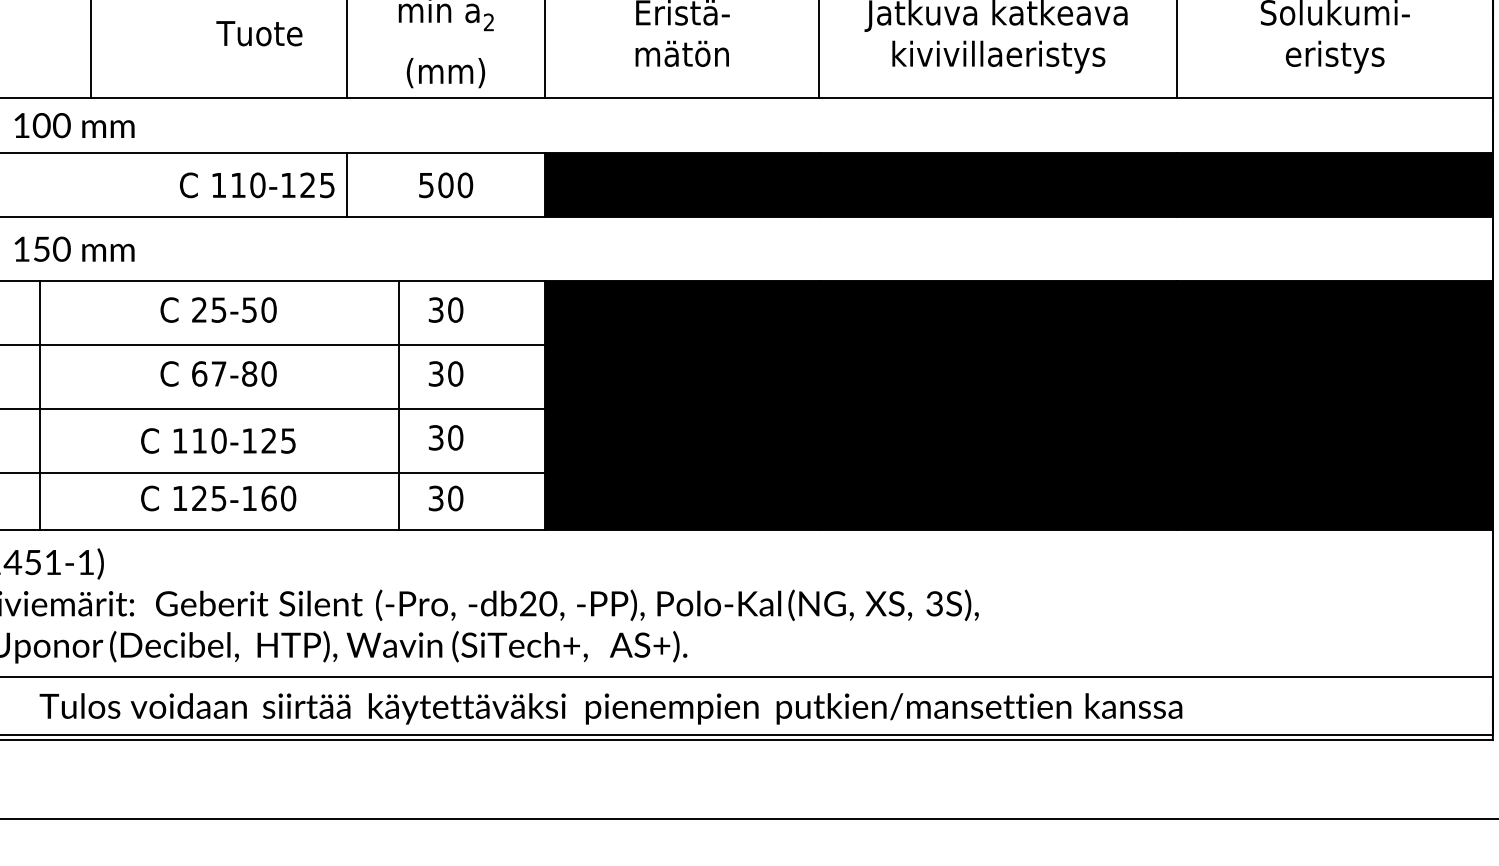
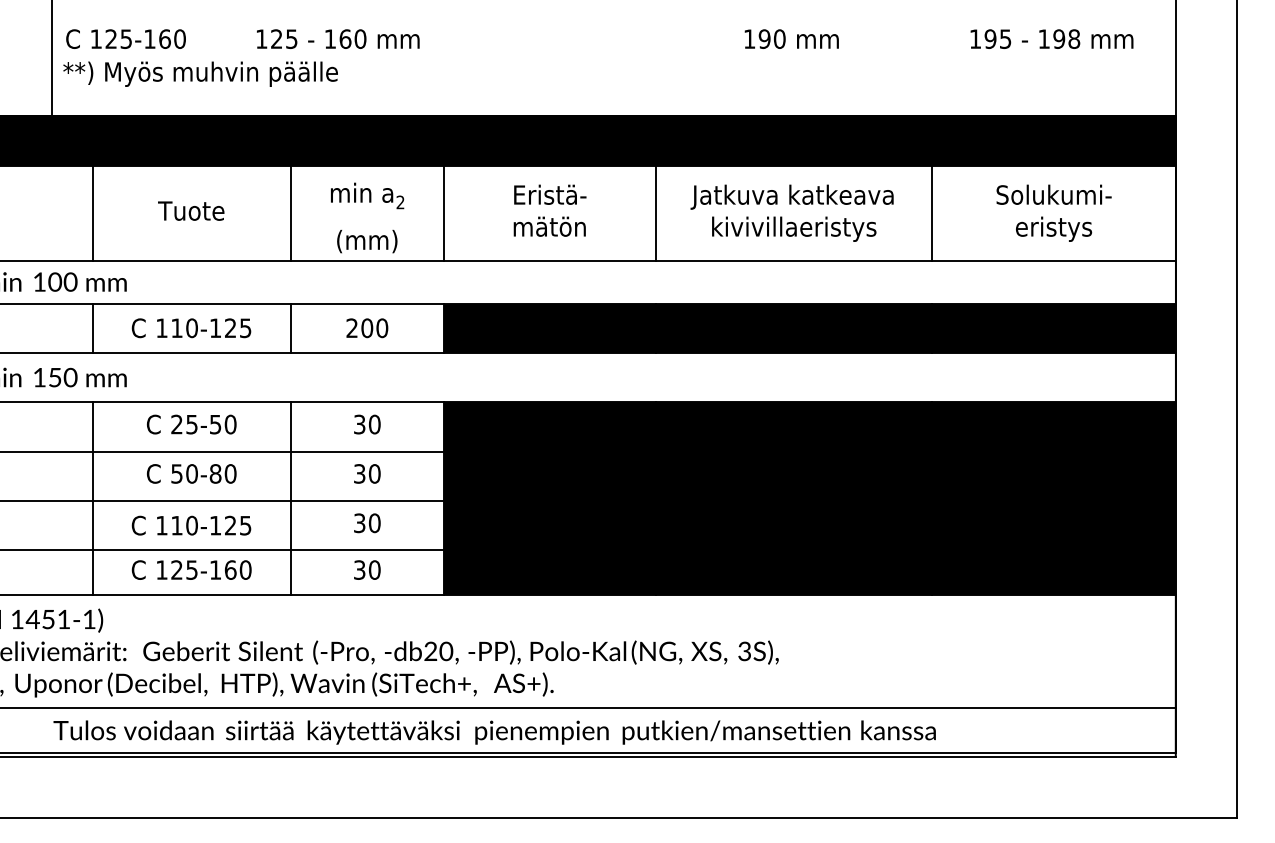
text: (259, 32) -> (191, 210), moved
line: (91, 184) -> (93, 327), added
text: (257, 185) -> (191, 328), moved
text: (425, 185) -> (351, 328), 500 -> 200
text: (209, 373) -> (184, 473), 67-80 -> 50-80
line: (40, 405) -> (93, 498), moved
line: (398, 405) -> (290, 498), moved

